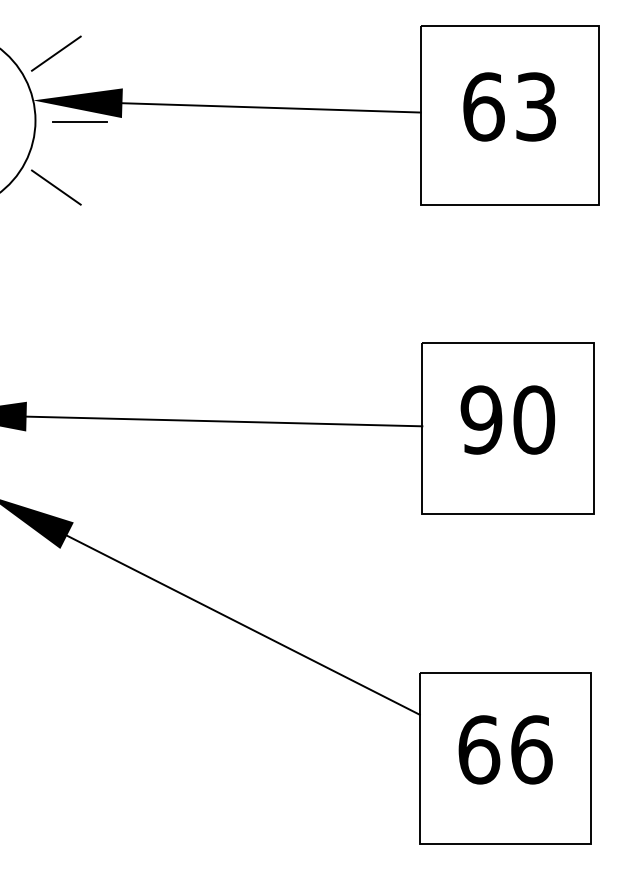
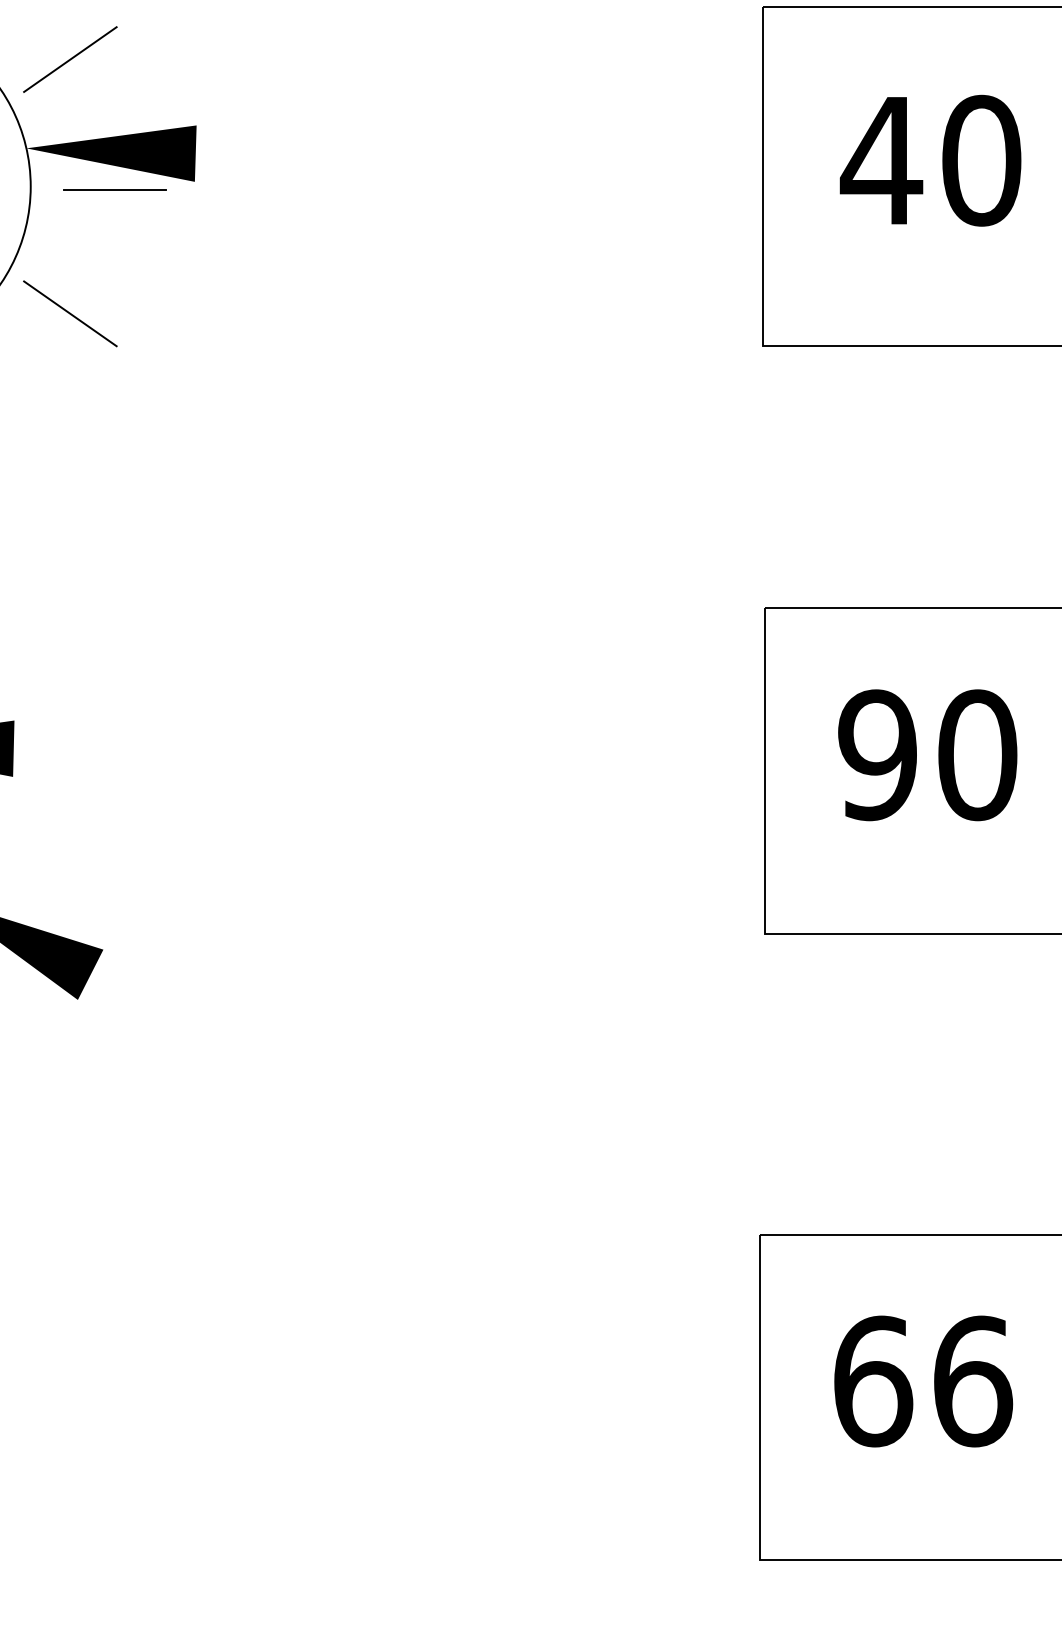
text: (509, 106) -> (930, 159), 63 -> 40
line: (271, 107) -> (478, 161), removed
line: (224, 421) -> (389, 757), removed
line: (243, 624) -> (425, 1143), removed

